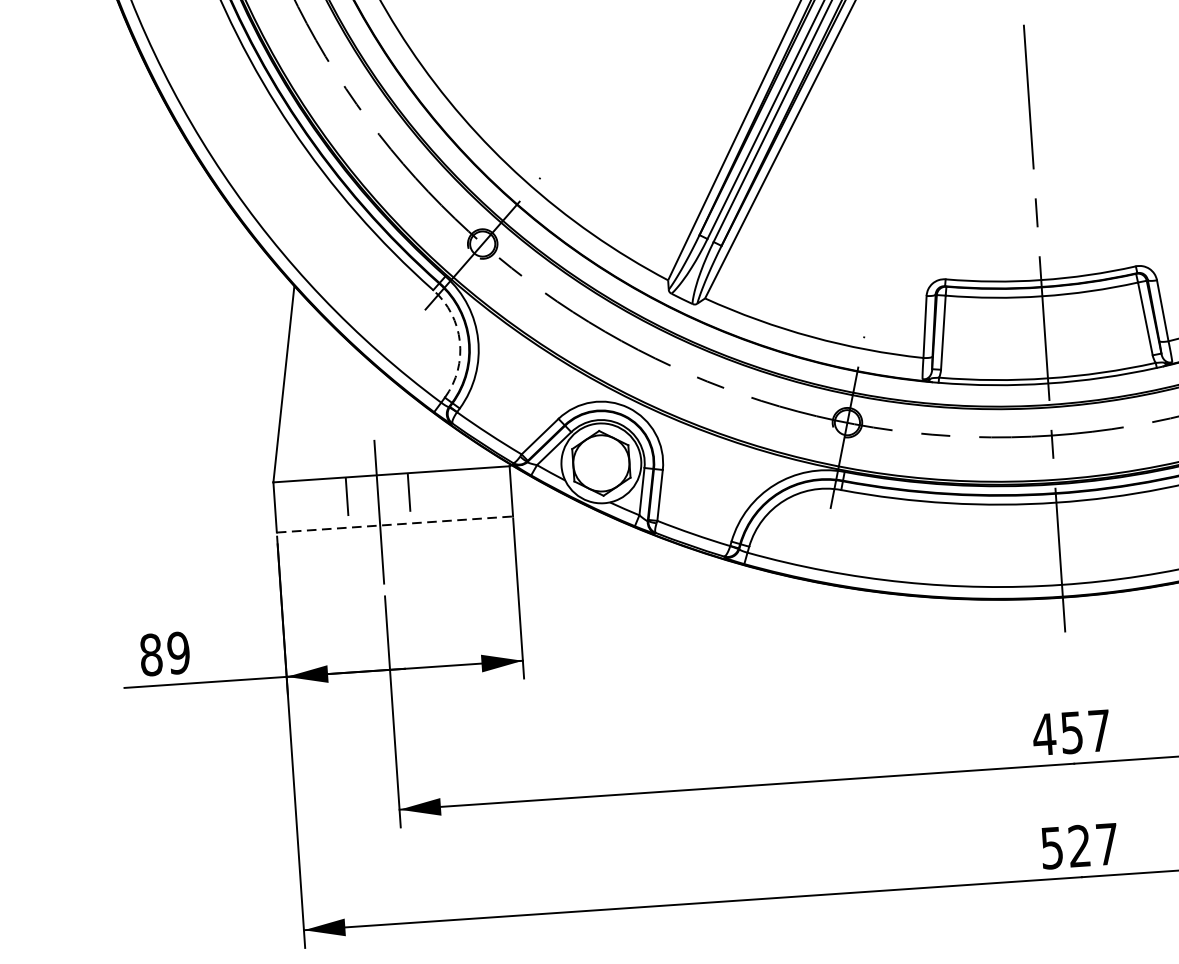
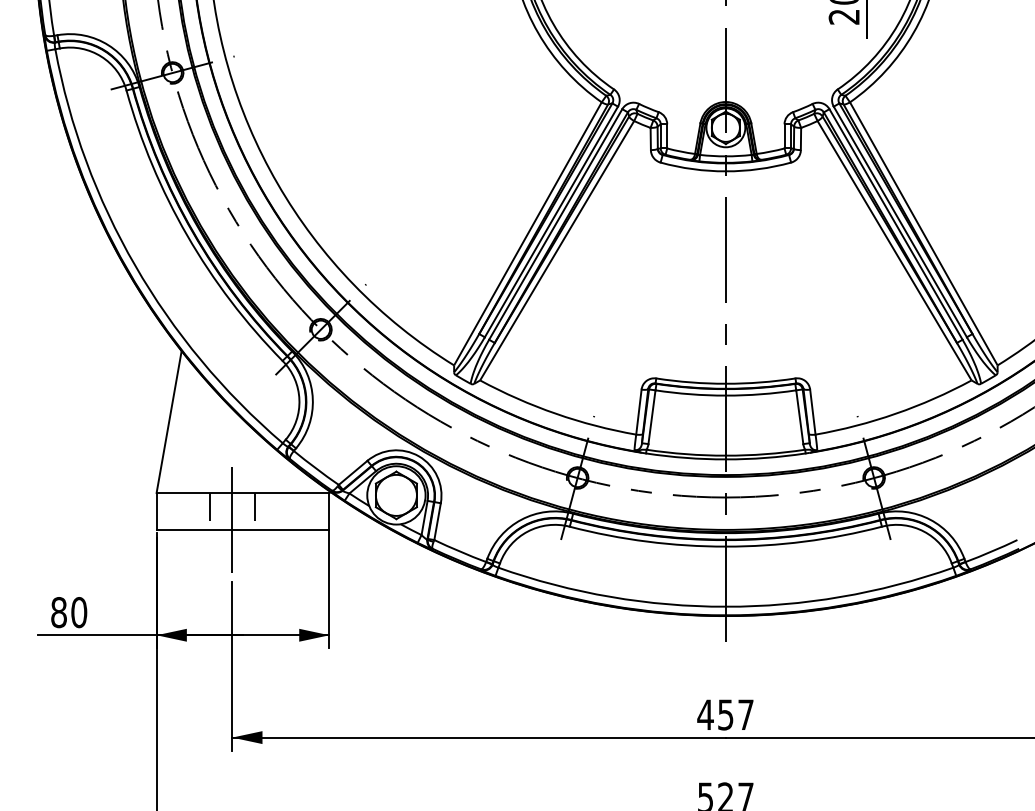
arc: (459, 341) -> (299, 399), dashed -> solid
line: (395, 524) -> (243, 529), dashed -> solid
text: (179, 652) -> (79, 612), 89 -> 80

